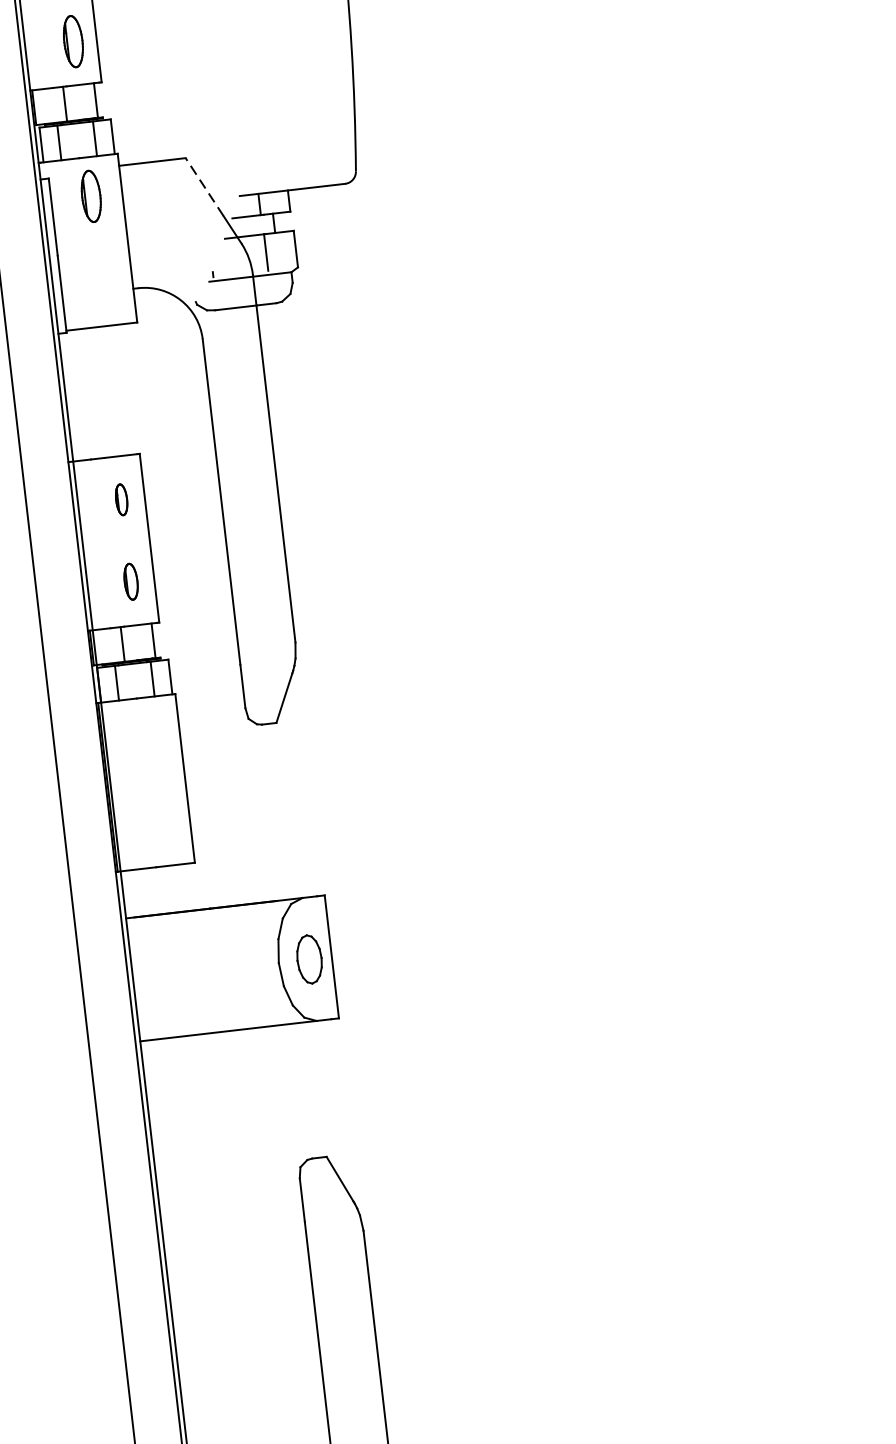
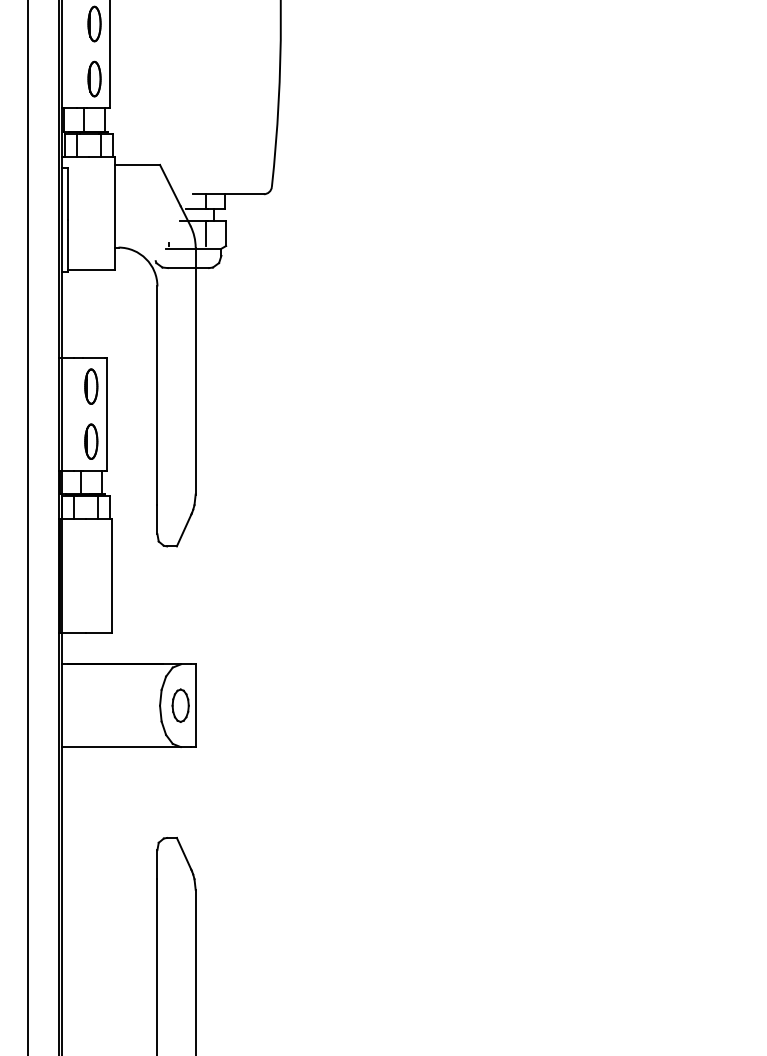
line: (204, 186) -> (170, 185), dashed -> solid
part: (91, 195) -> (94, 182), removed
part: (121, 499) -> (91, 386), size x1.67
part: (131, 581) -> (91, 441), size x1.43

